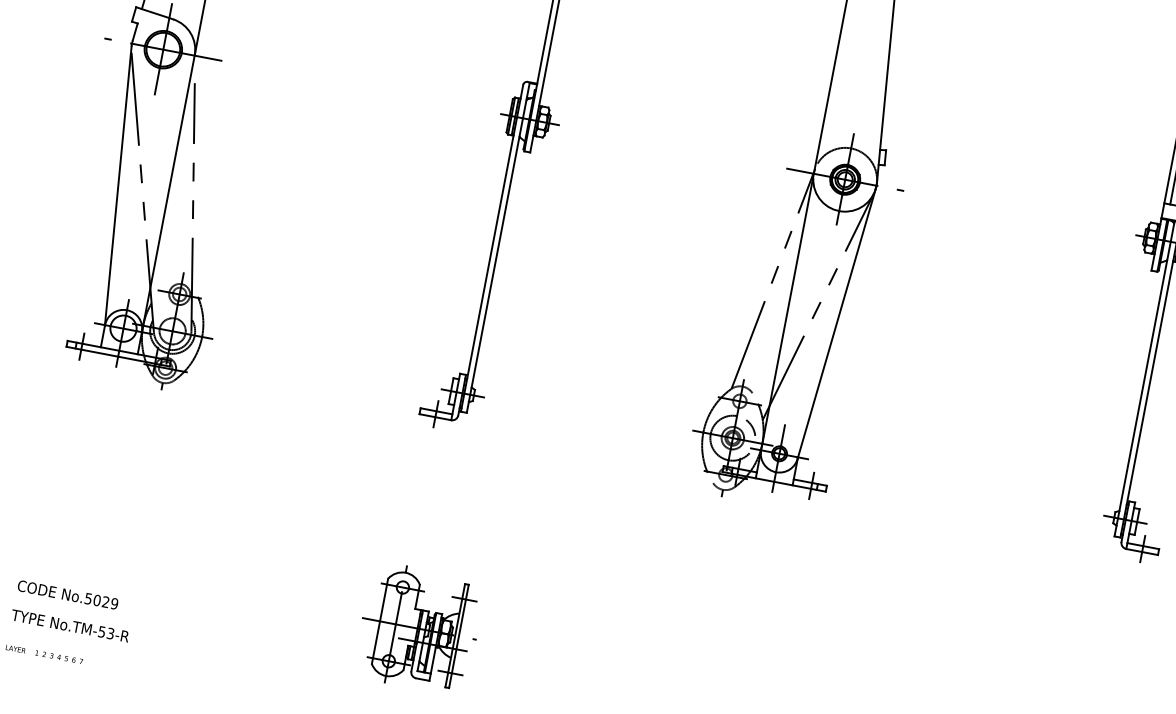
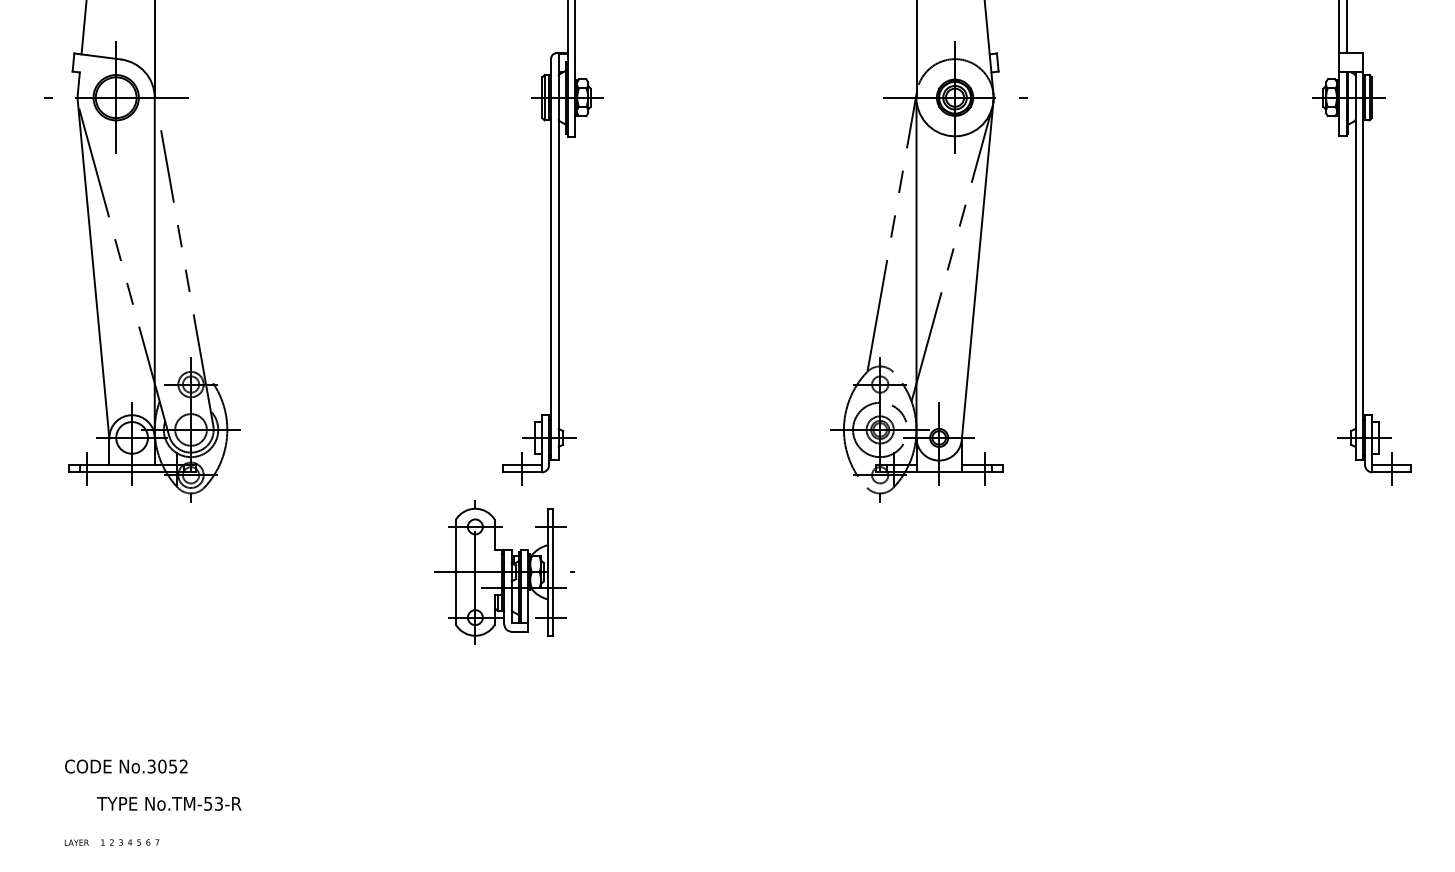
text: (101, 601) -> (167, 766), No.5029 -> No.3052
text: (70, 625) -> (169, 803), moved
part: (419, 629) -> (504, 572), moved

